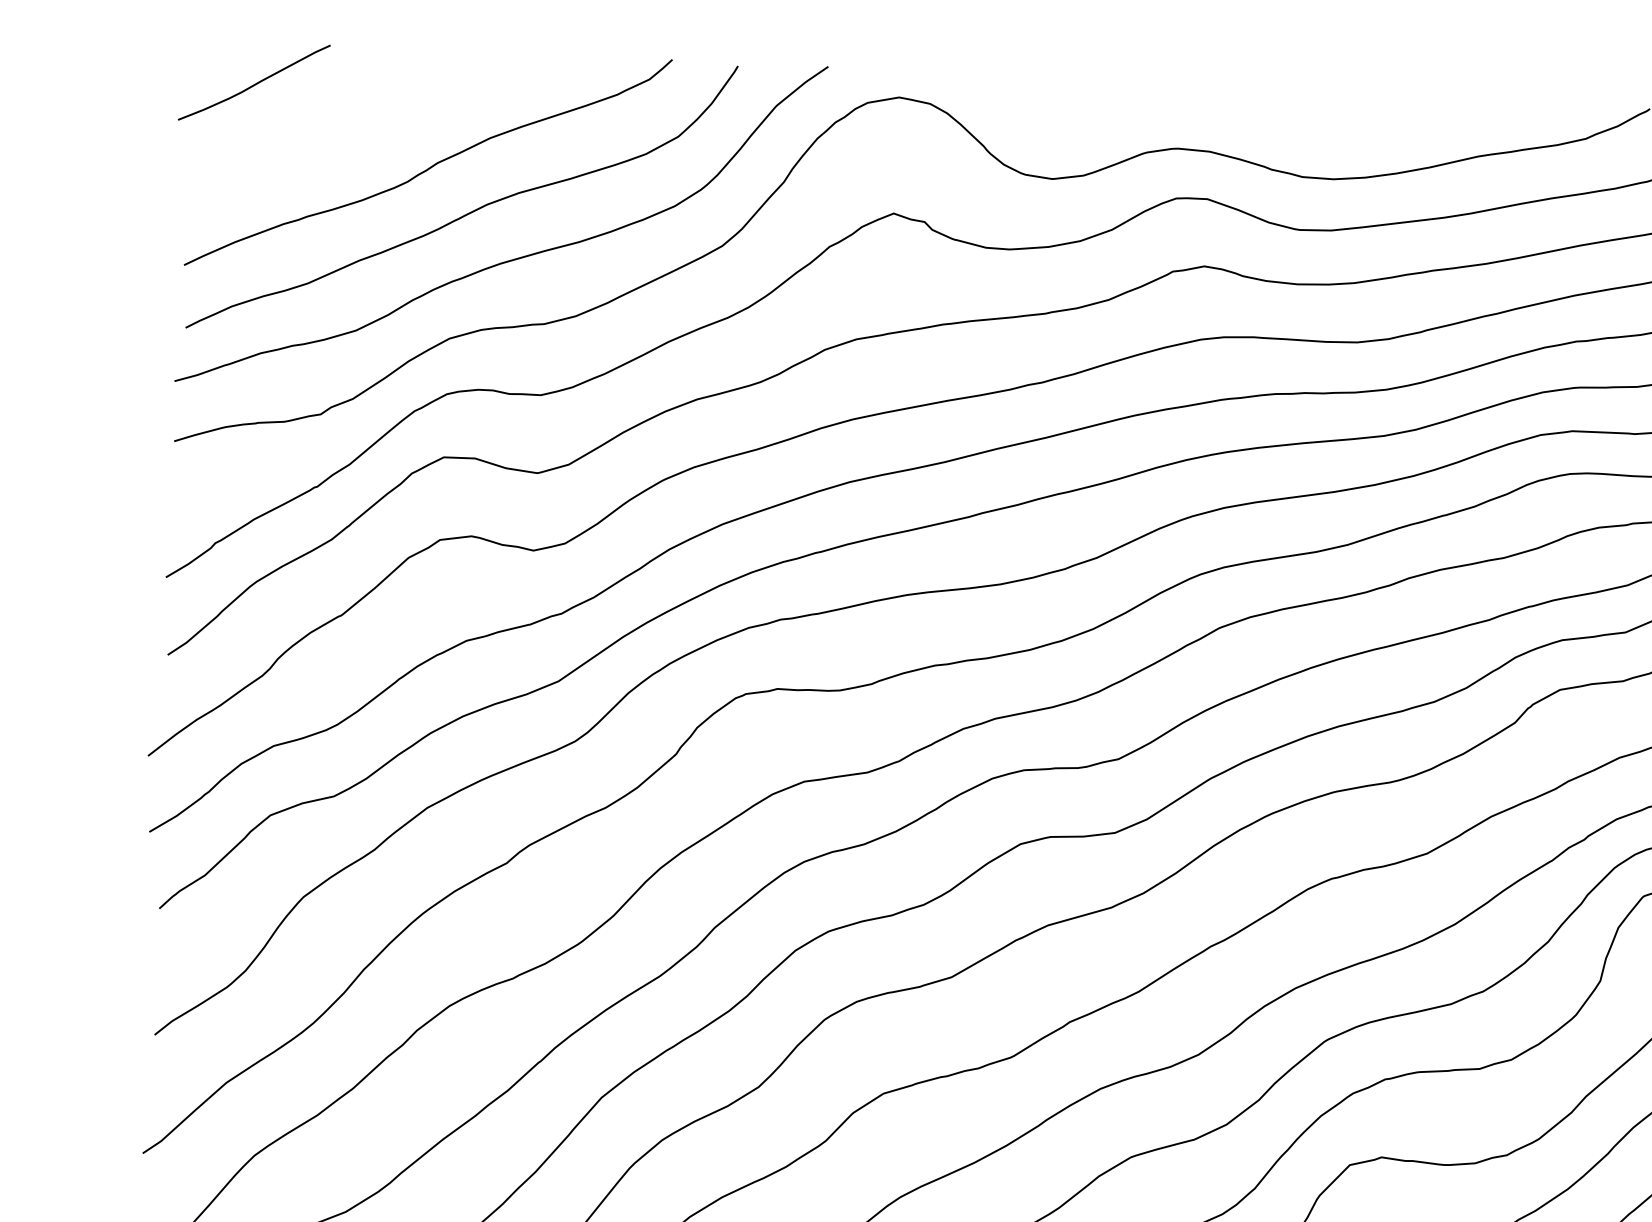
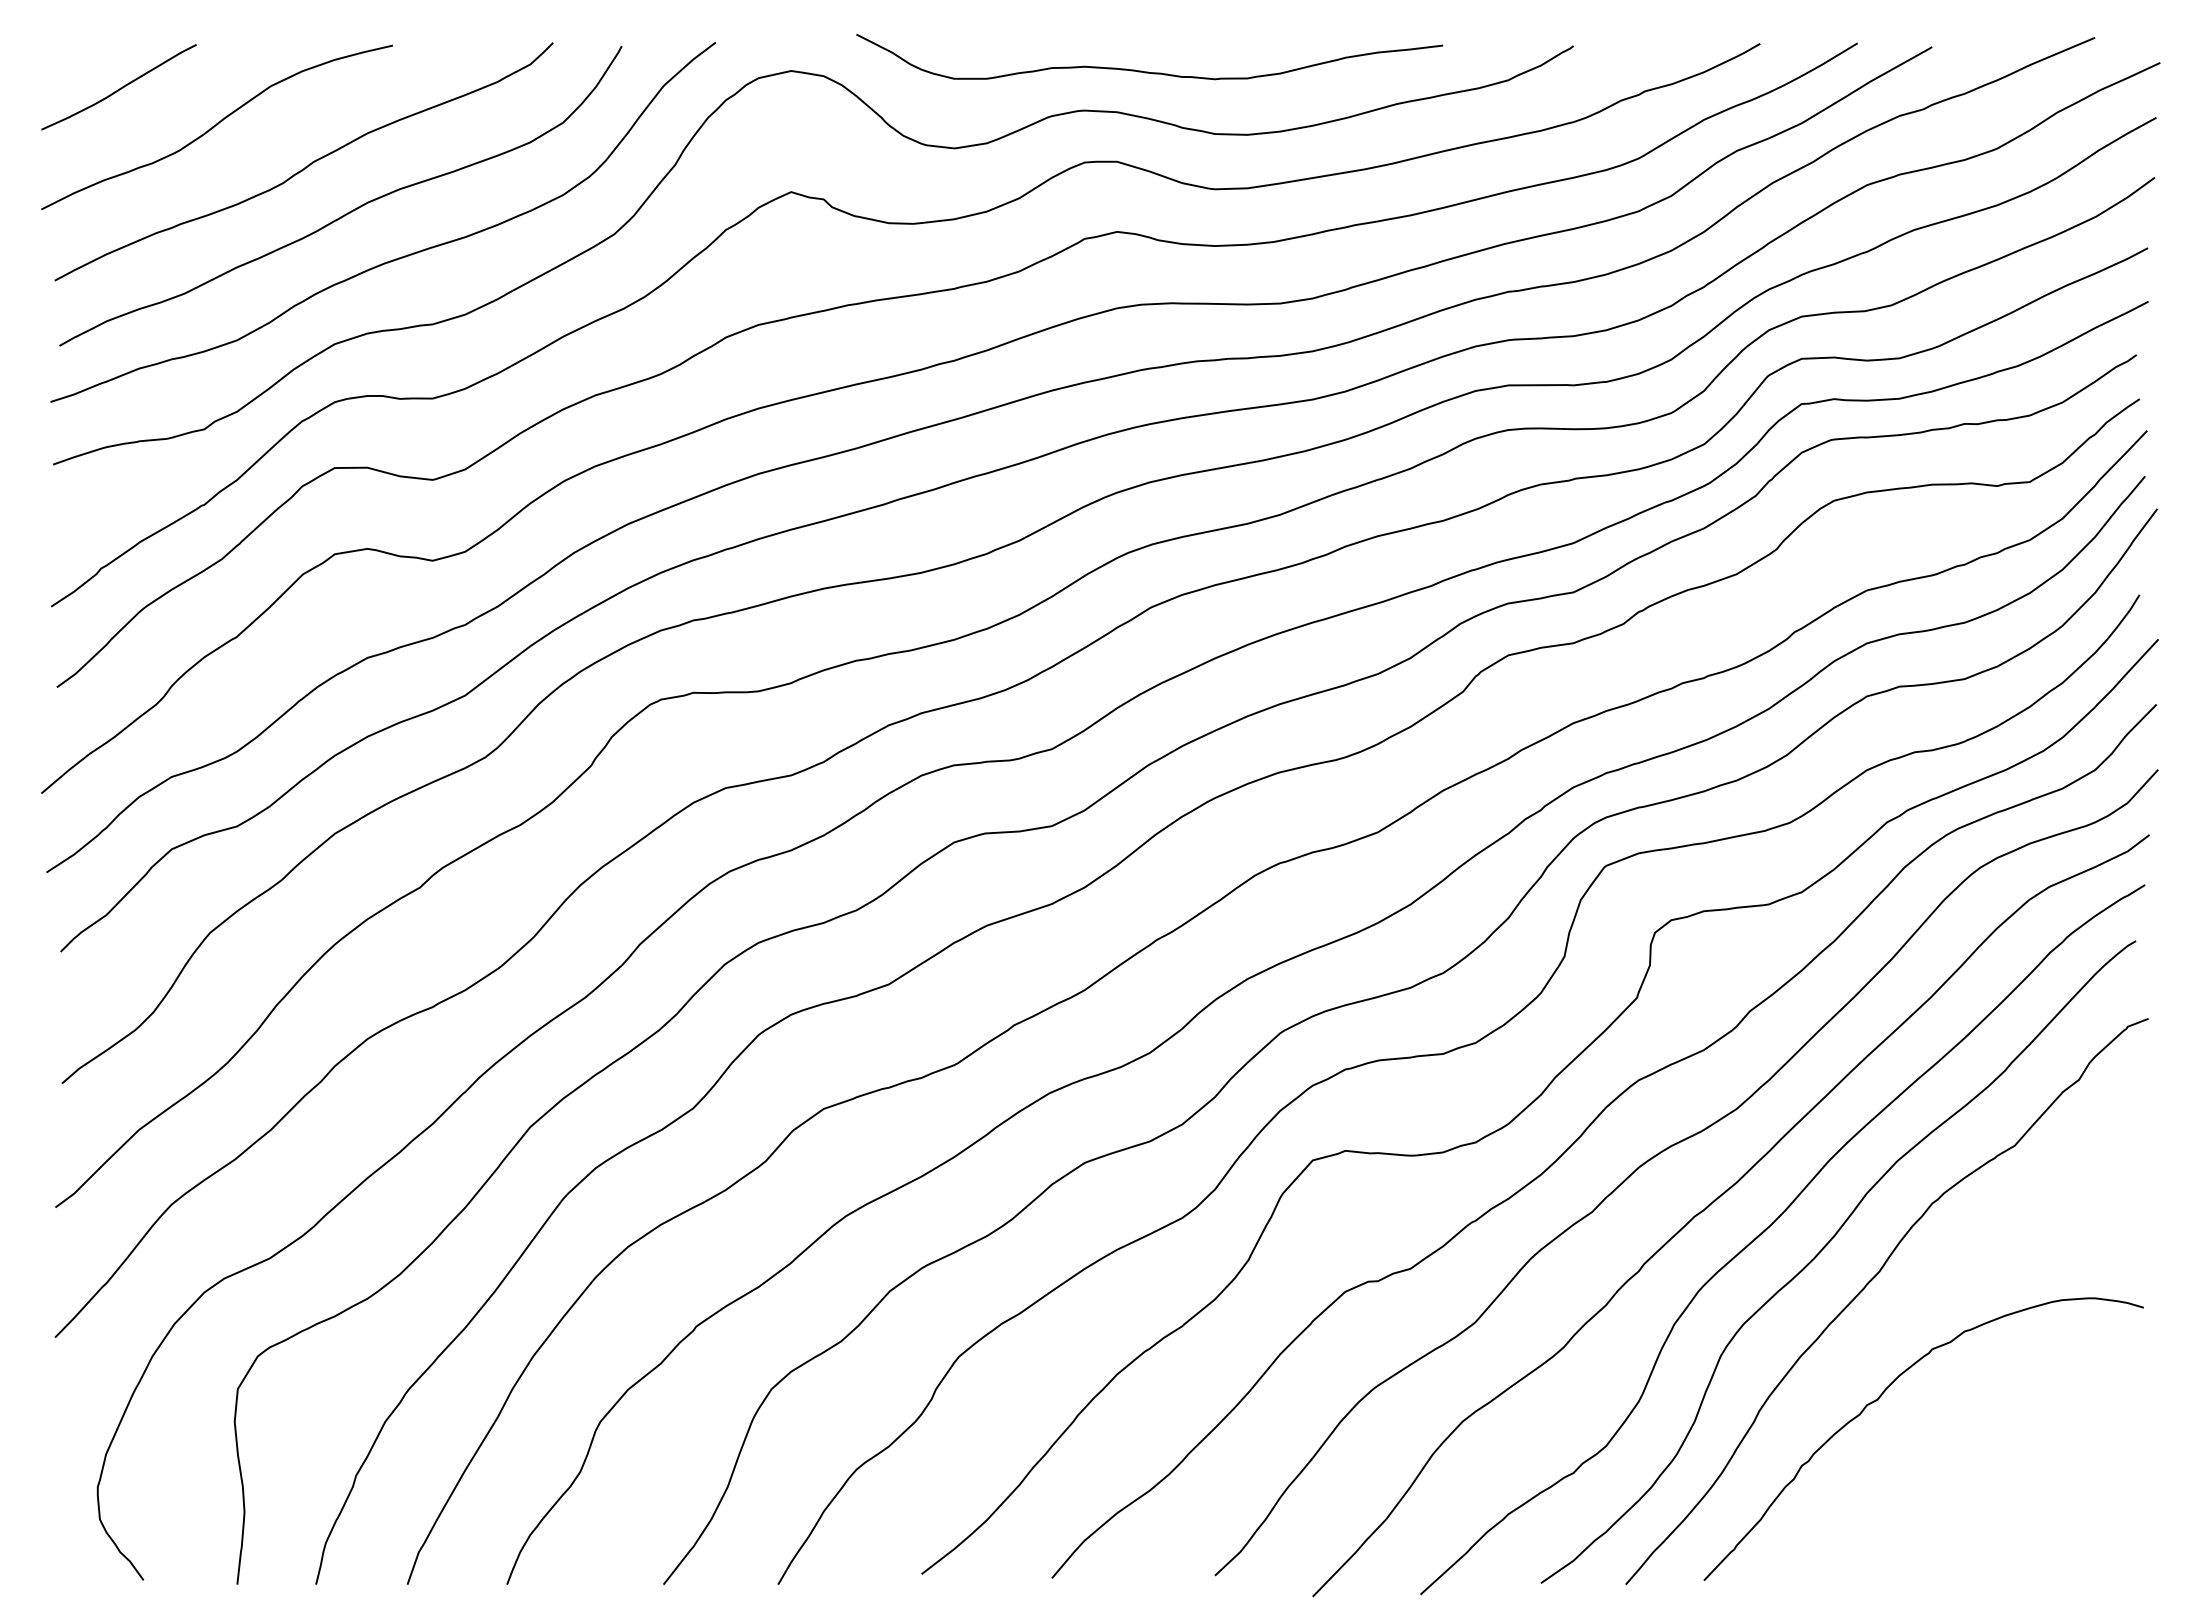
curve: (1241, 114) -> (1148, 71), added
curve: (346, 123) -> (216, 125), added

